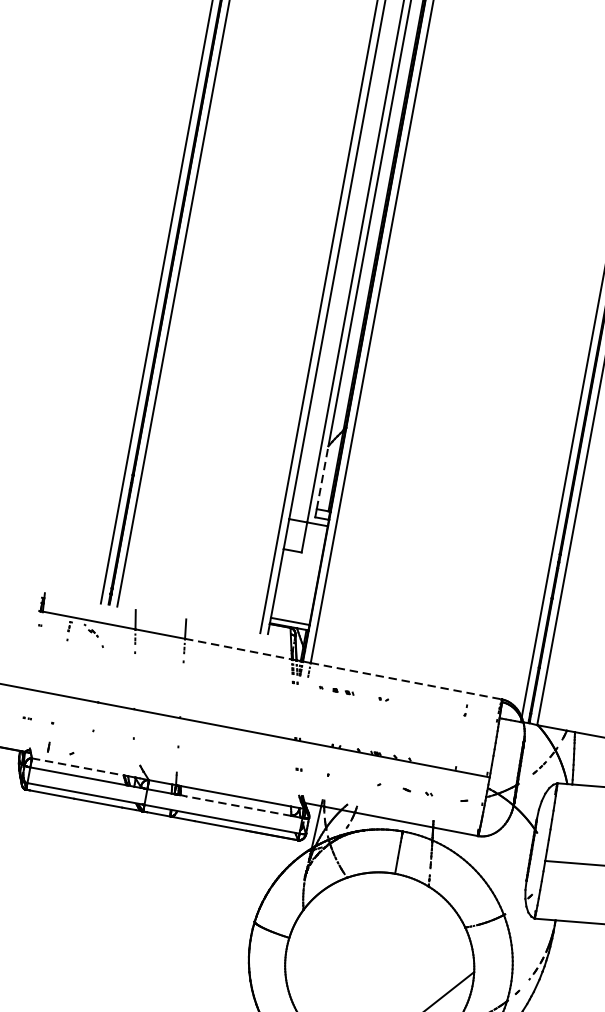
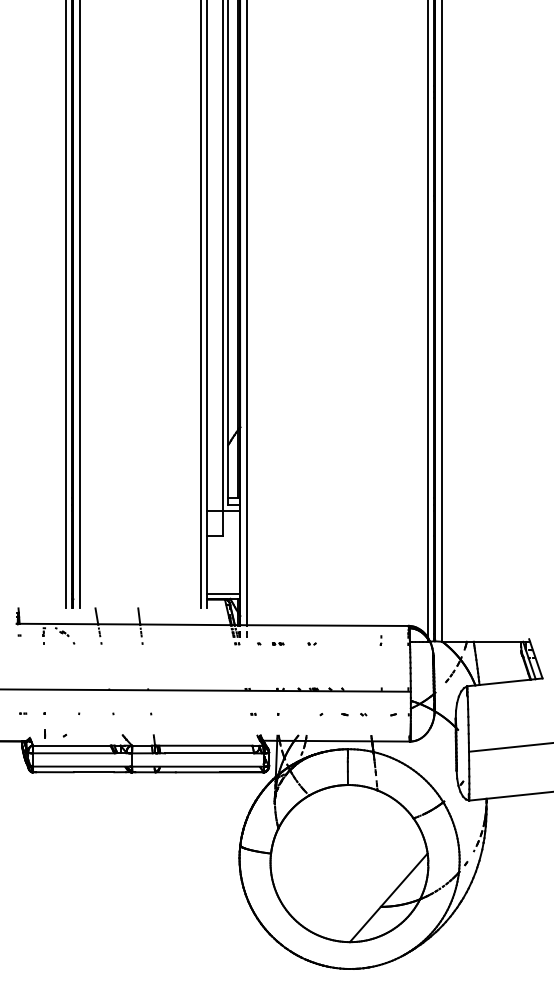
line: (322, 477) -> (228, 471), dashed -> solid
line: (239, 648) -> (186, 624), dashed -> solid
line: (407, 681) -> (328, 625), dashed -> solid
part: (344, 691) -> (278, 643), size x0.62
line: (77, 766) -> (71, 745), dashed -> solid
line: (238, 806) -> (209, 753), dashed -> solid

